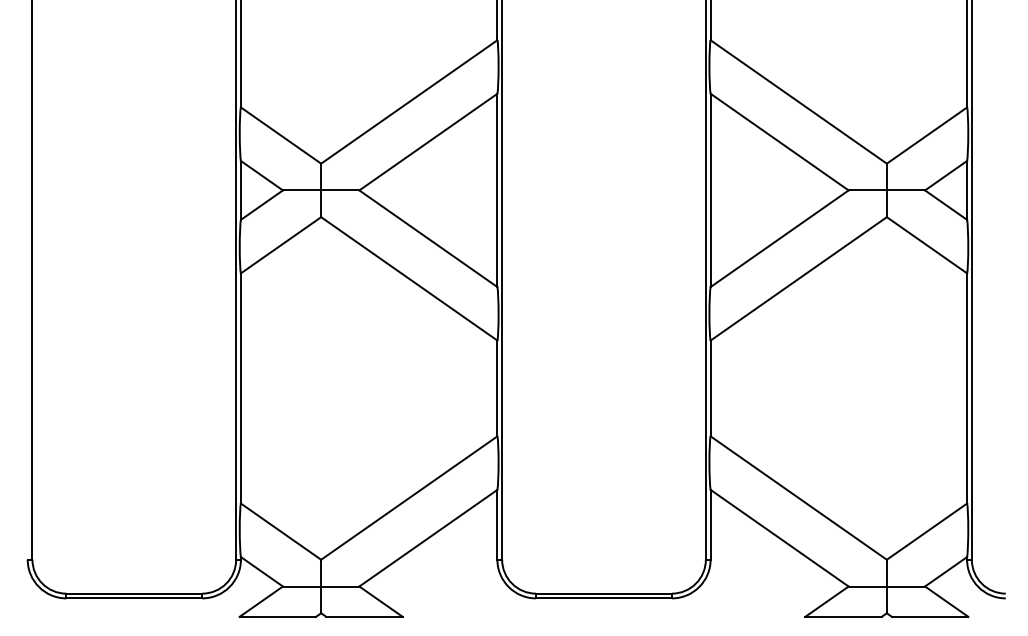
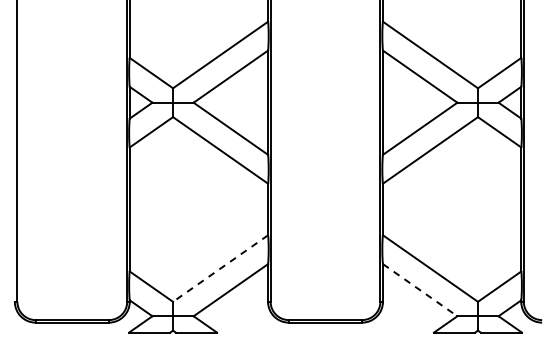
line: (409, 497) -> (220, 268), solid -> dashed
line: (780, 538) -> (420, 290), solid -> dashed

